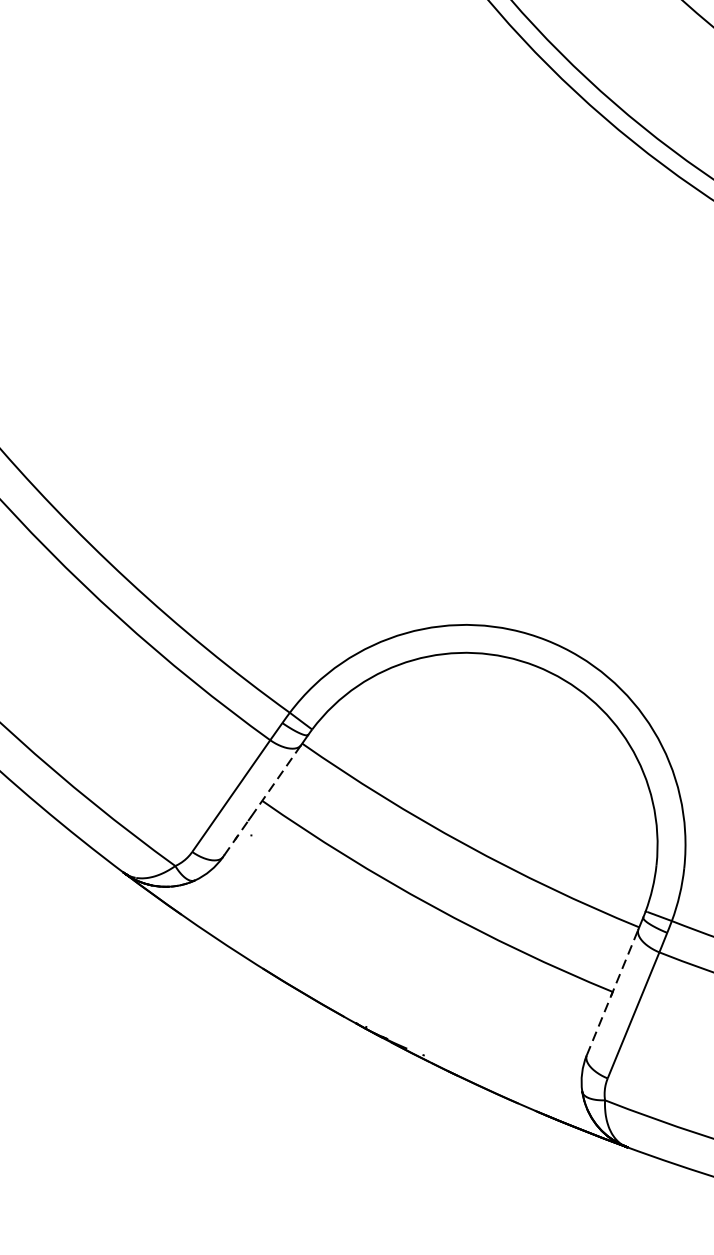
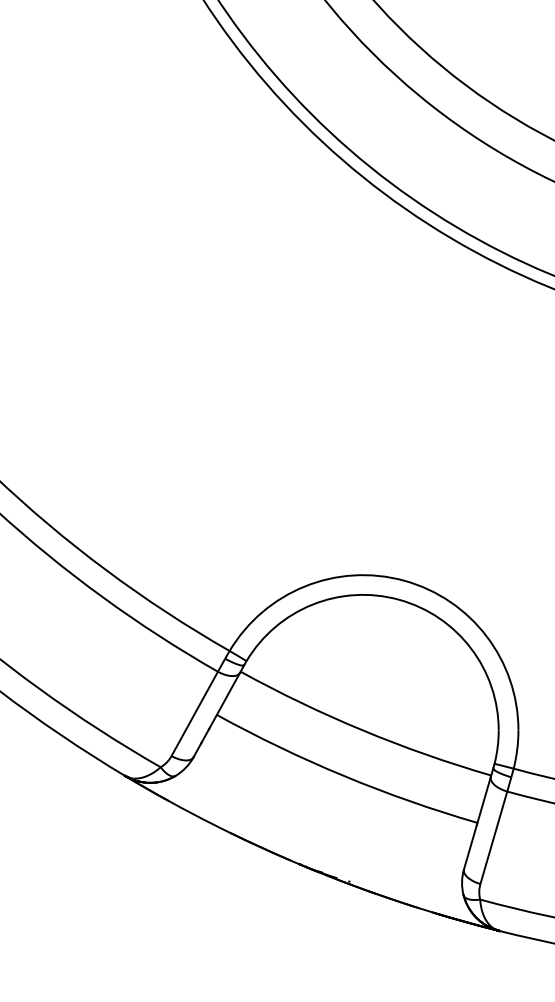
line: (261, 801) -> (216, 715), dashed -> solid
line: (612, 991) -> (477, 822), dashed -> solid

